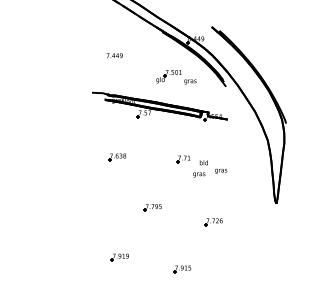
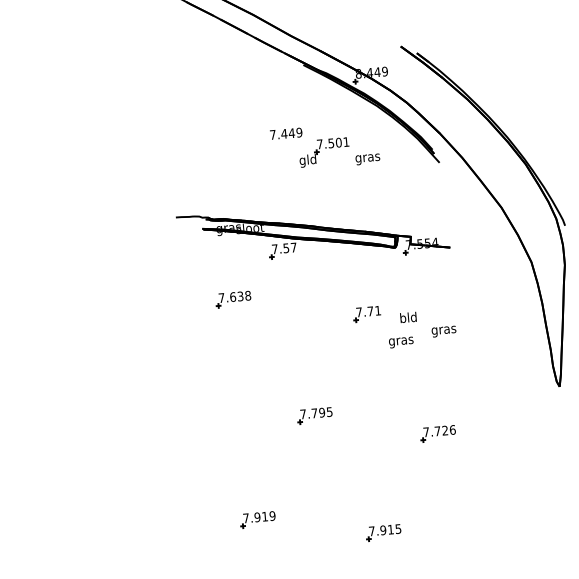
text: (114, 55) -> (285, 133), moved
part: (159, 106) -> (312, 233), moved
part: (117, 157) -> (234, 299), moved

